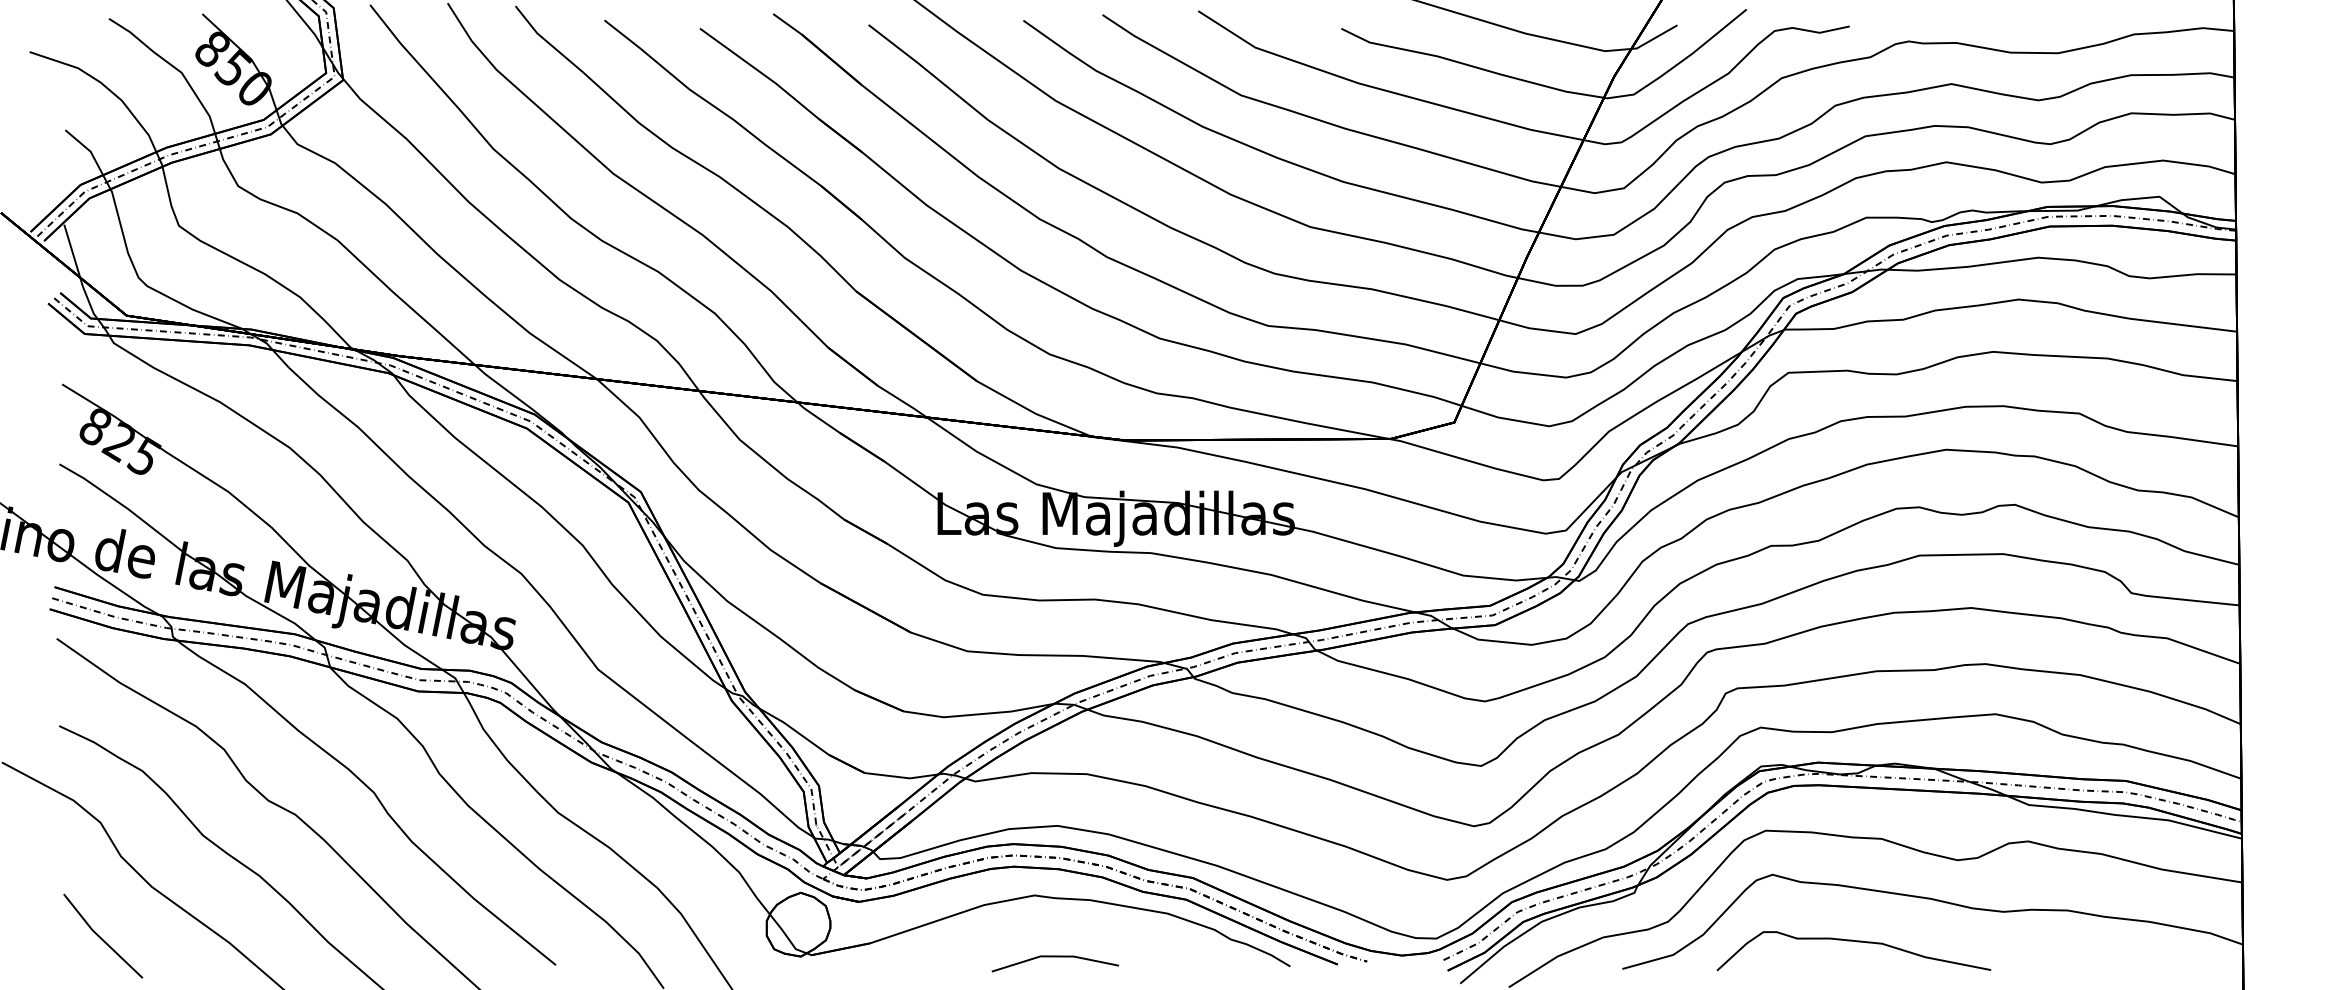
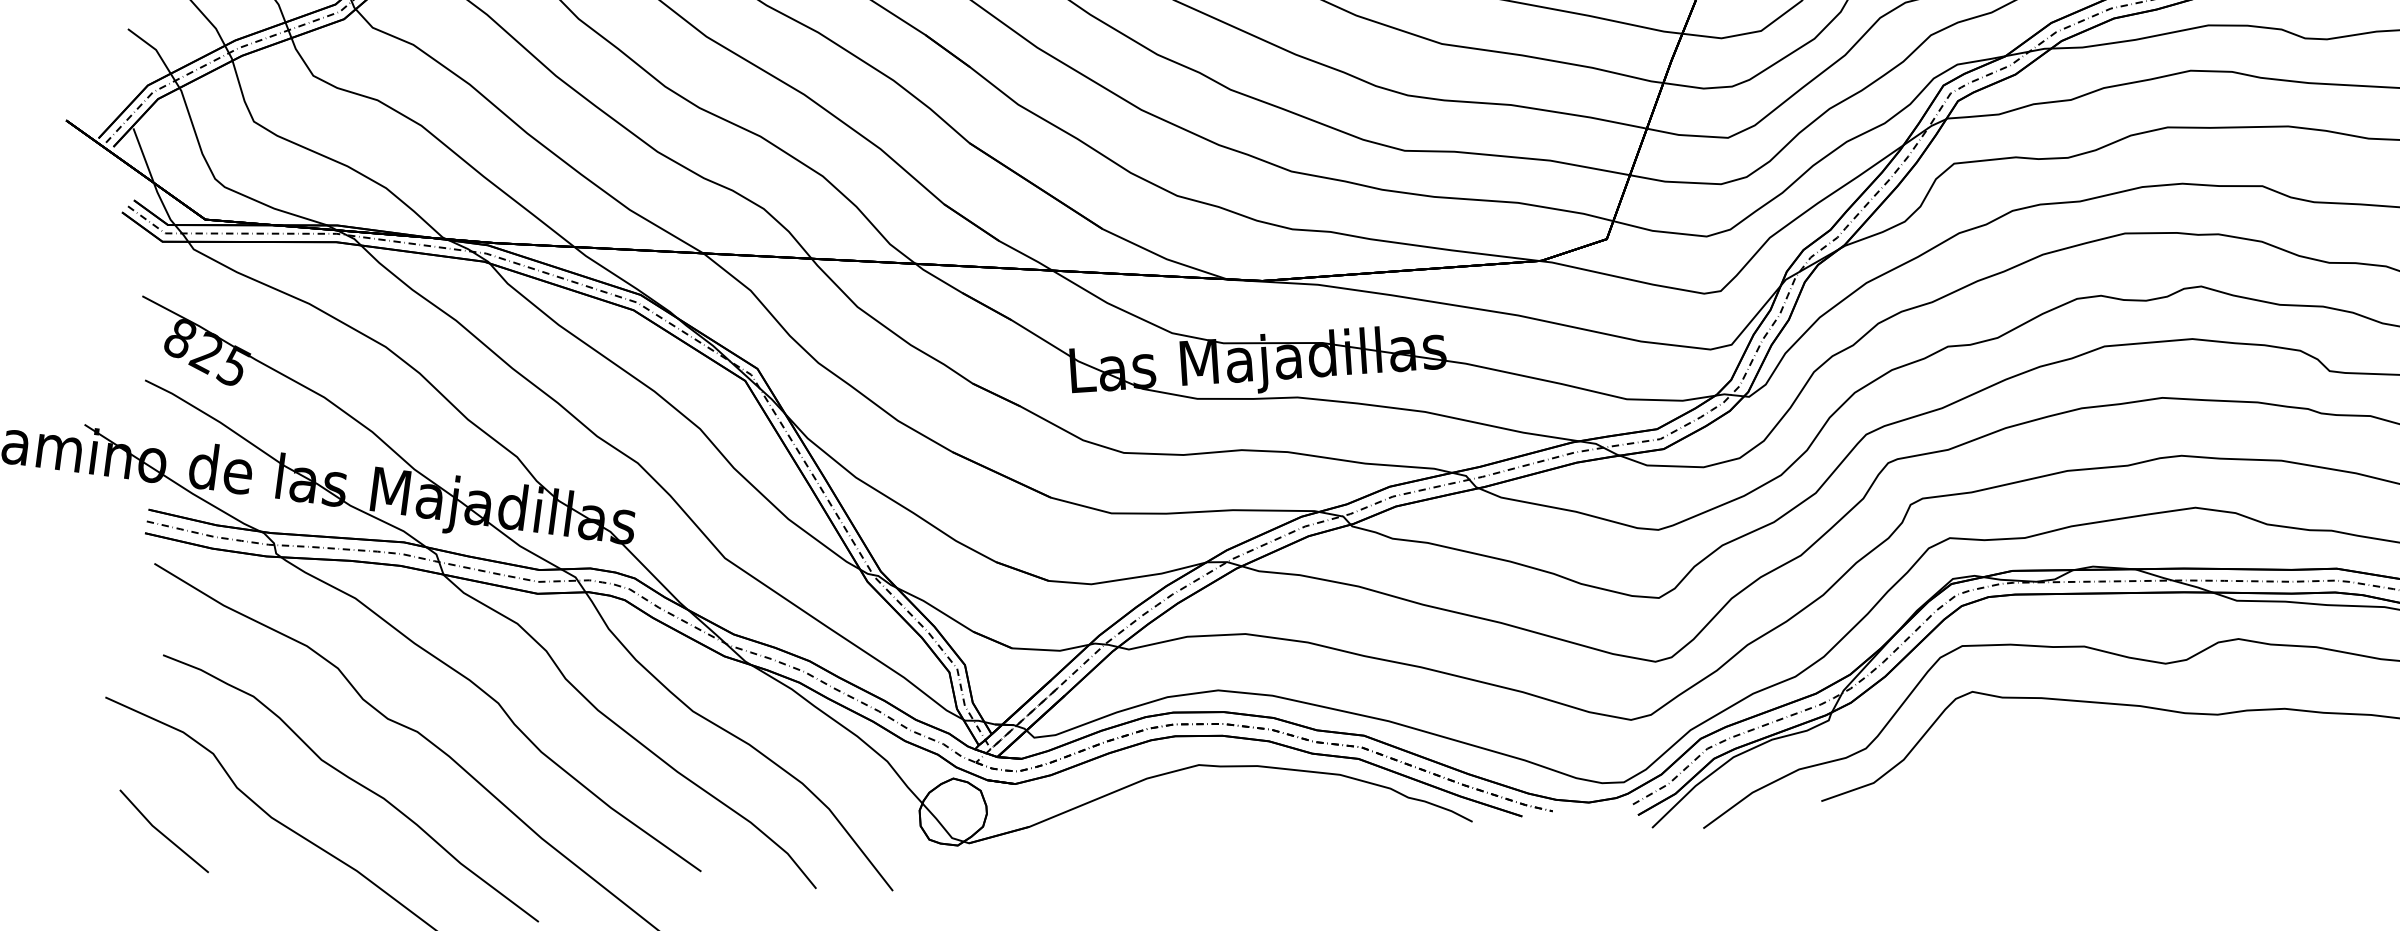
line: (101, 937) -> (162, 832), moved
curve: (1856, 942) -> (2065, 757), removed
line: (1054, 957) -> (1224, 828), removed

